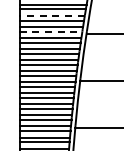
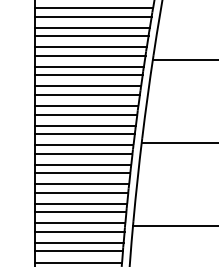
line: (52, 15) -> (92, 27), dashed -> solid
line: (51, 31) -> (90, 55), dashed -> solid

